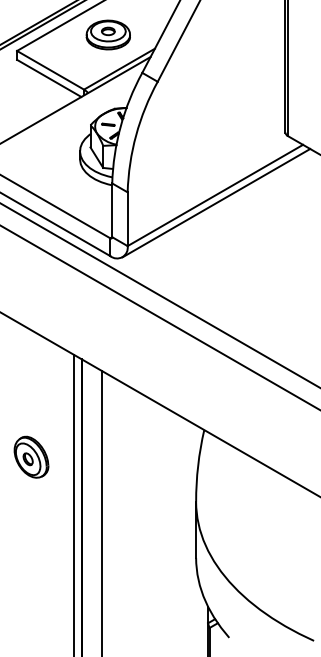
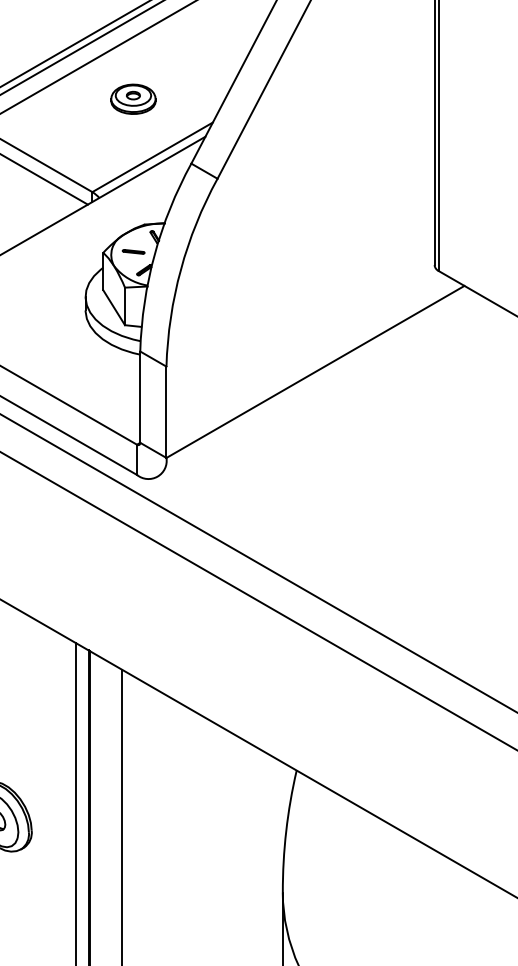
part: (107, 34) -> (132, 98), size x0.6
line: (216, 203) -> (317, 385), removed

